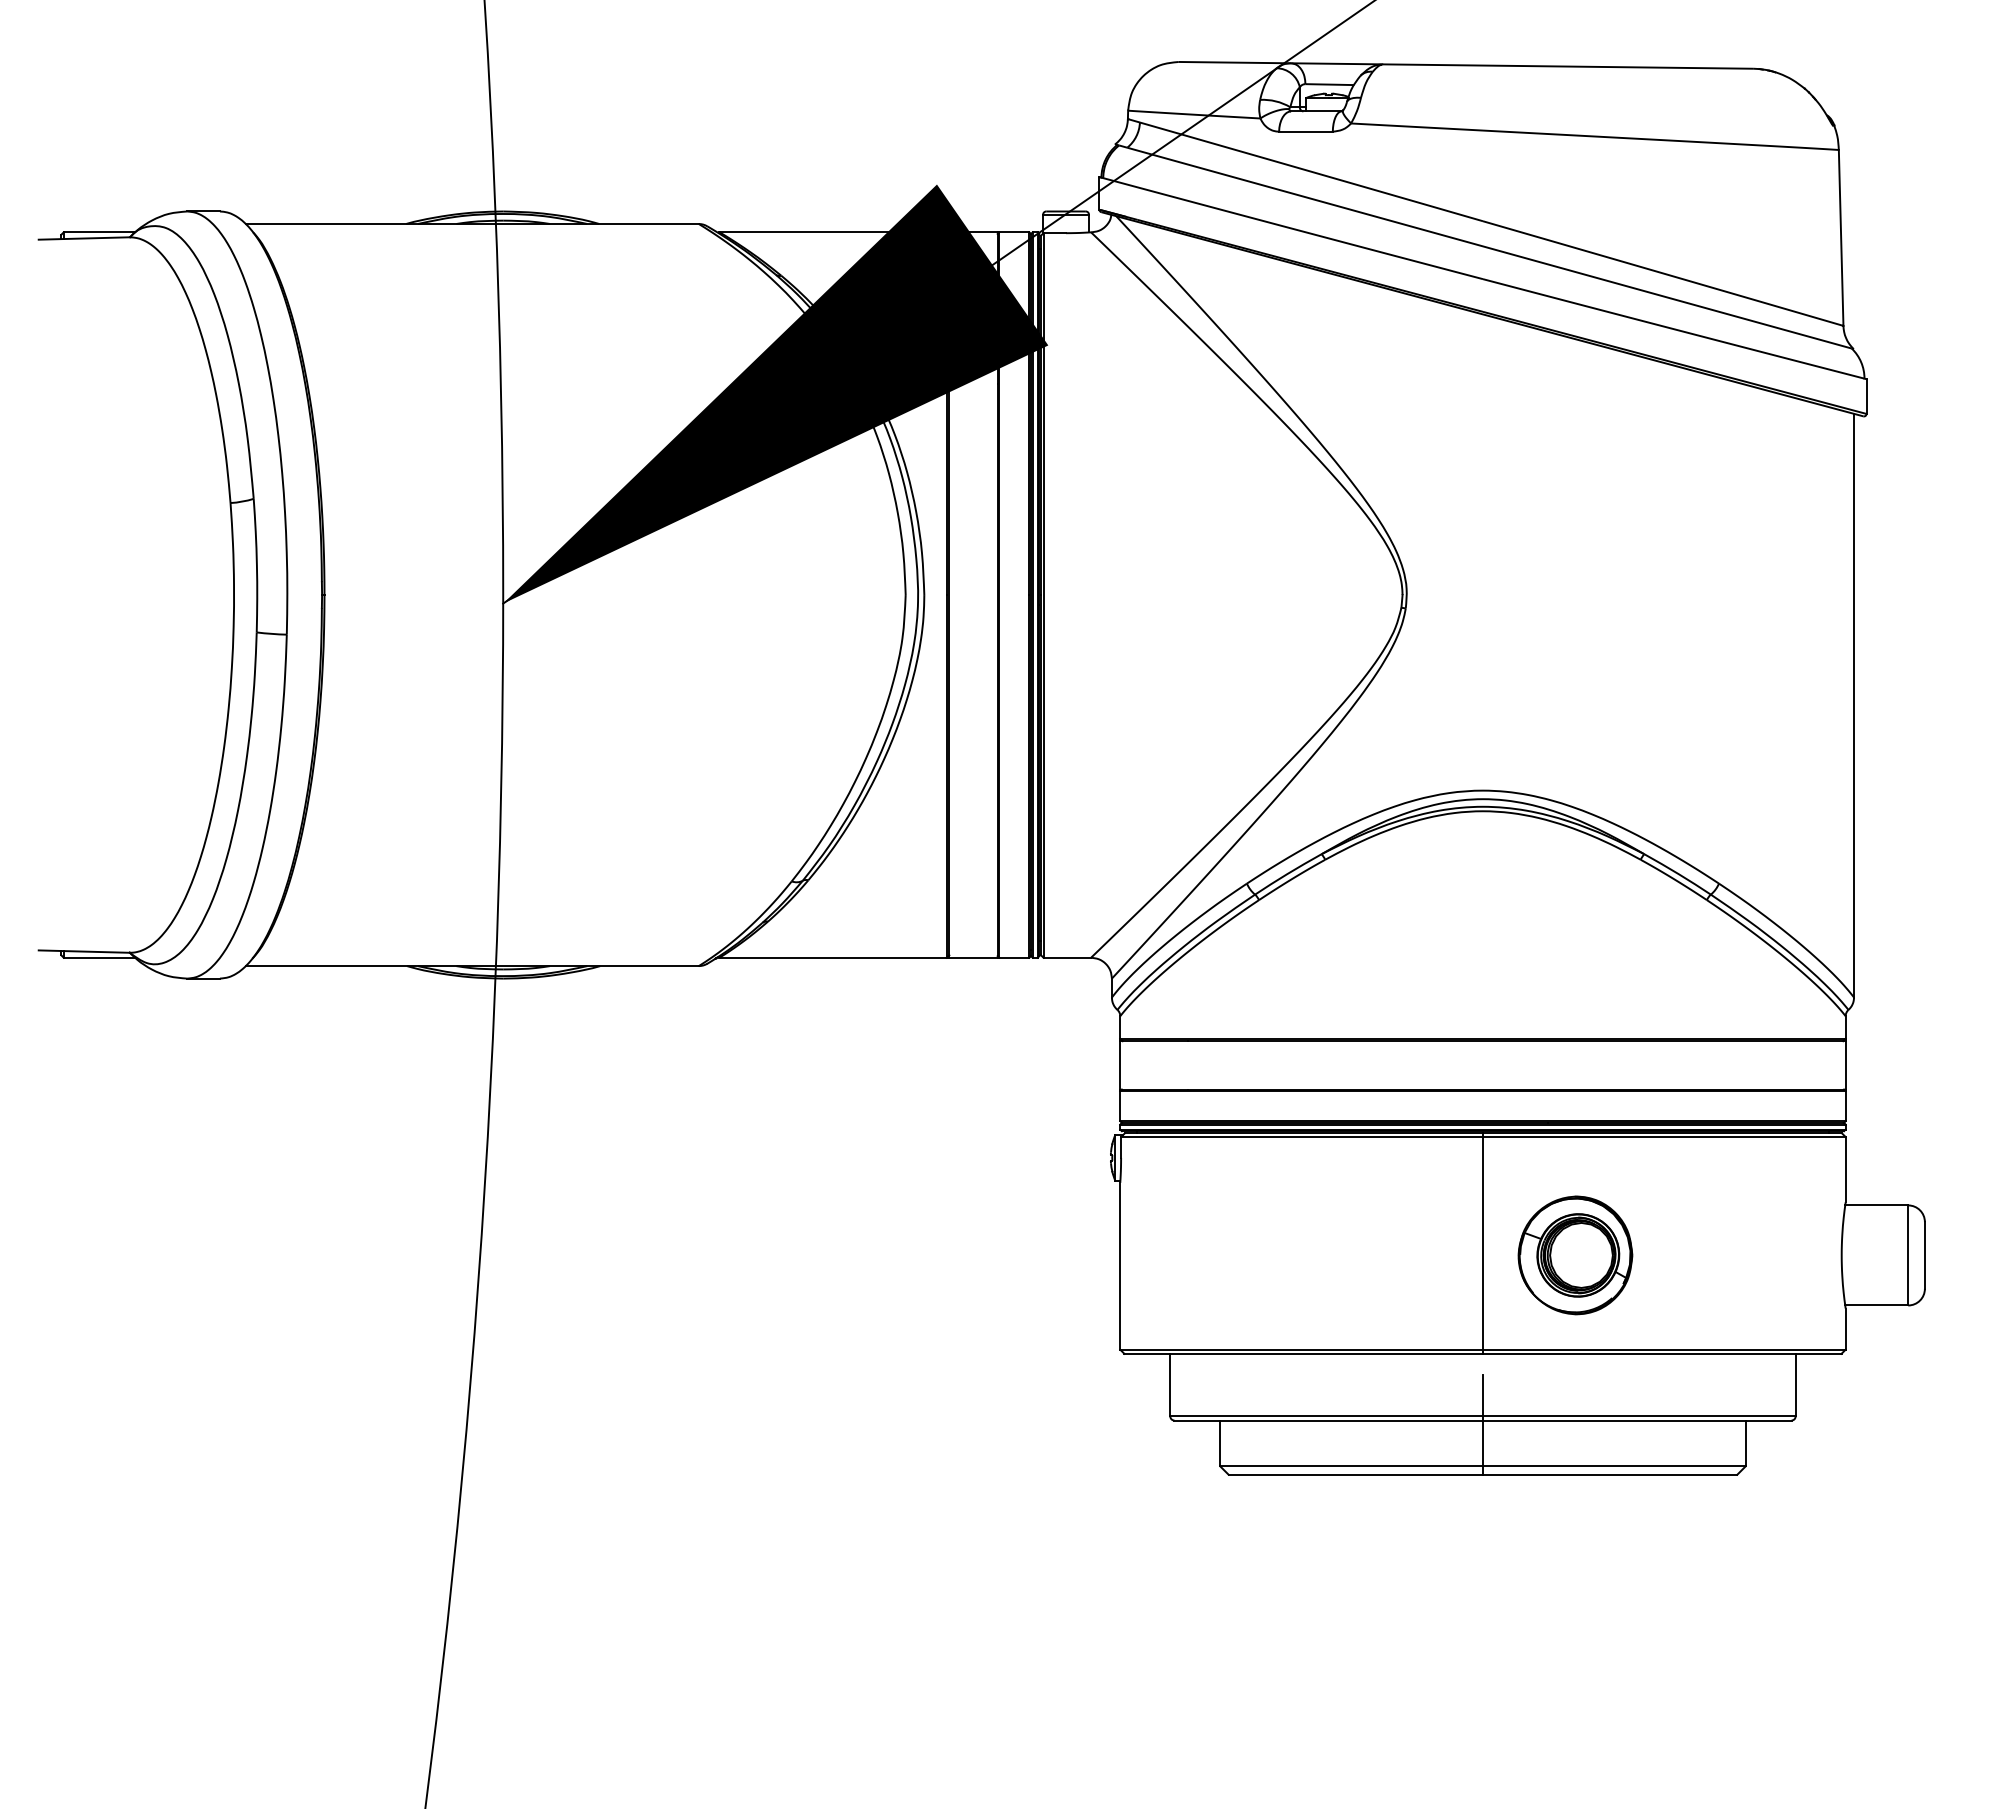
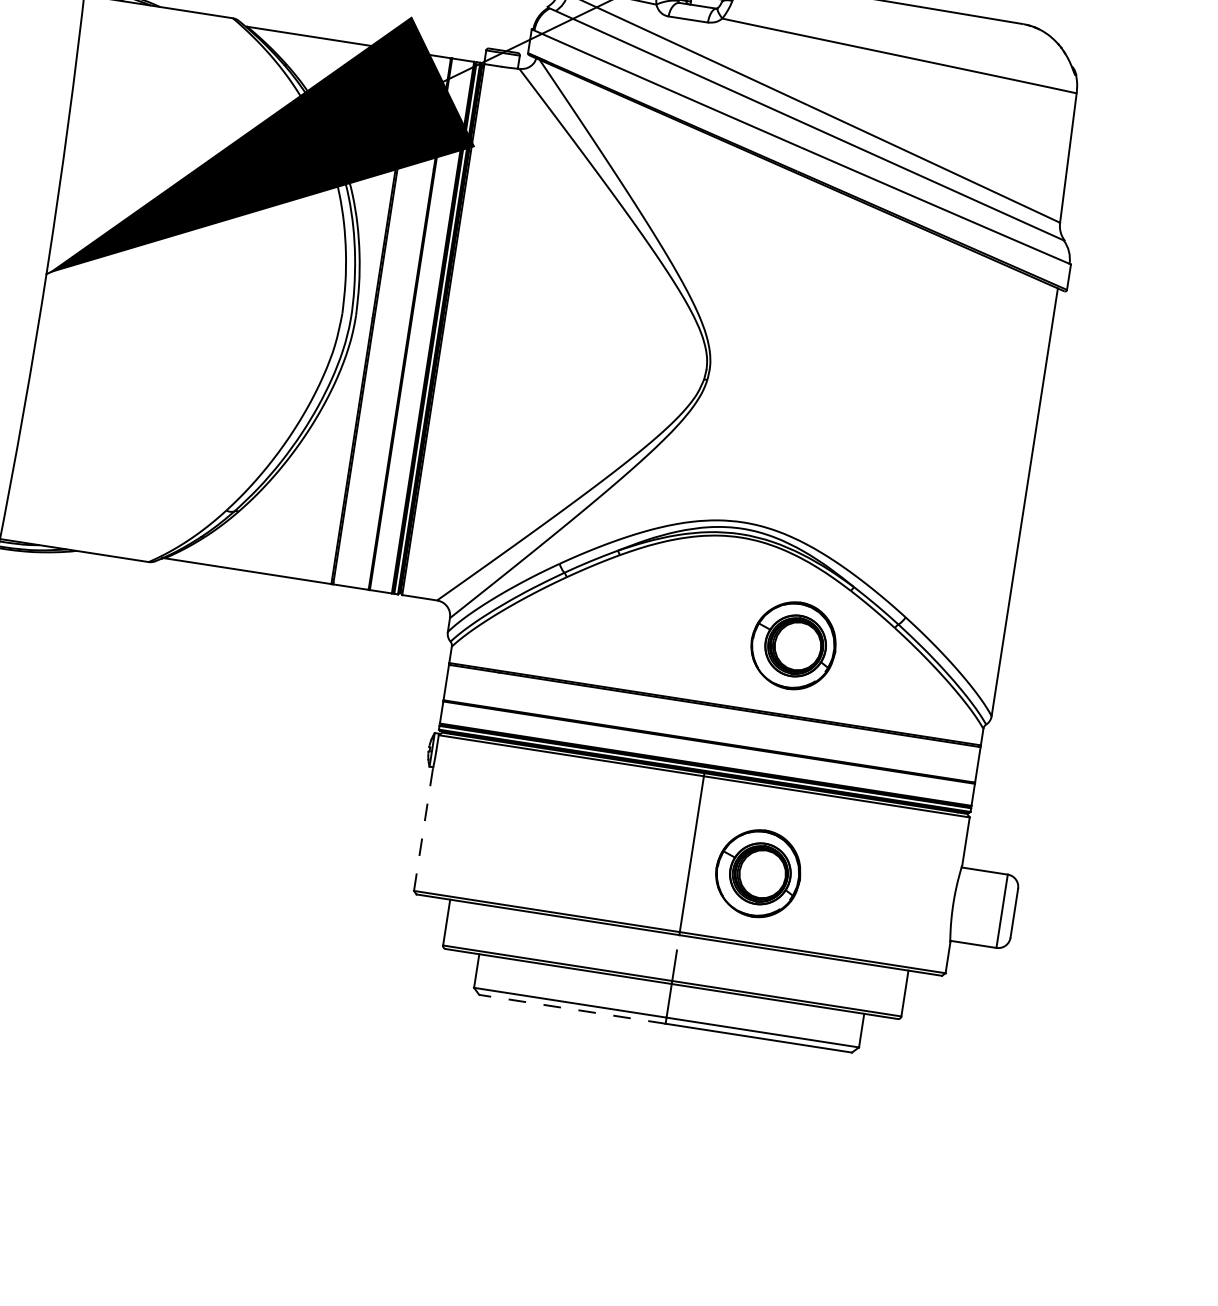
part: (1575, 944) -> (793, 645), added
line: (1120, 1266) -> (423, 830), solid -> dashed
line: (1355, 1474) -> (572, 1009), solid -> dashed

